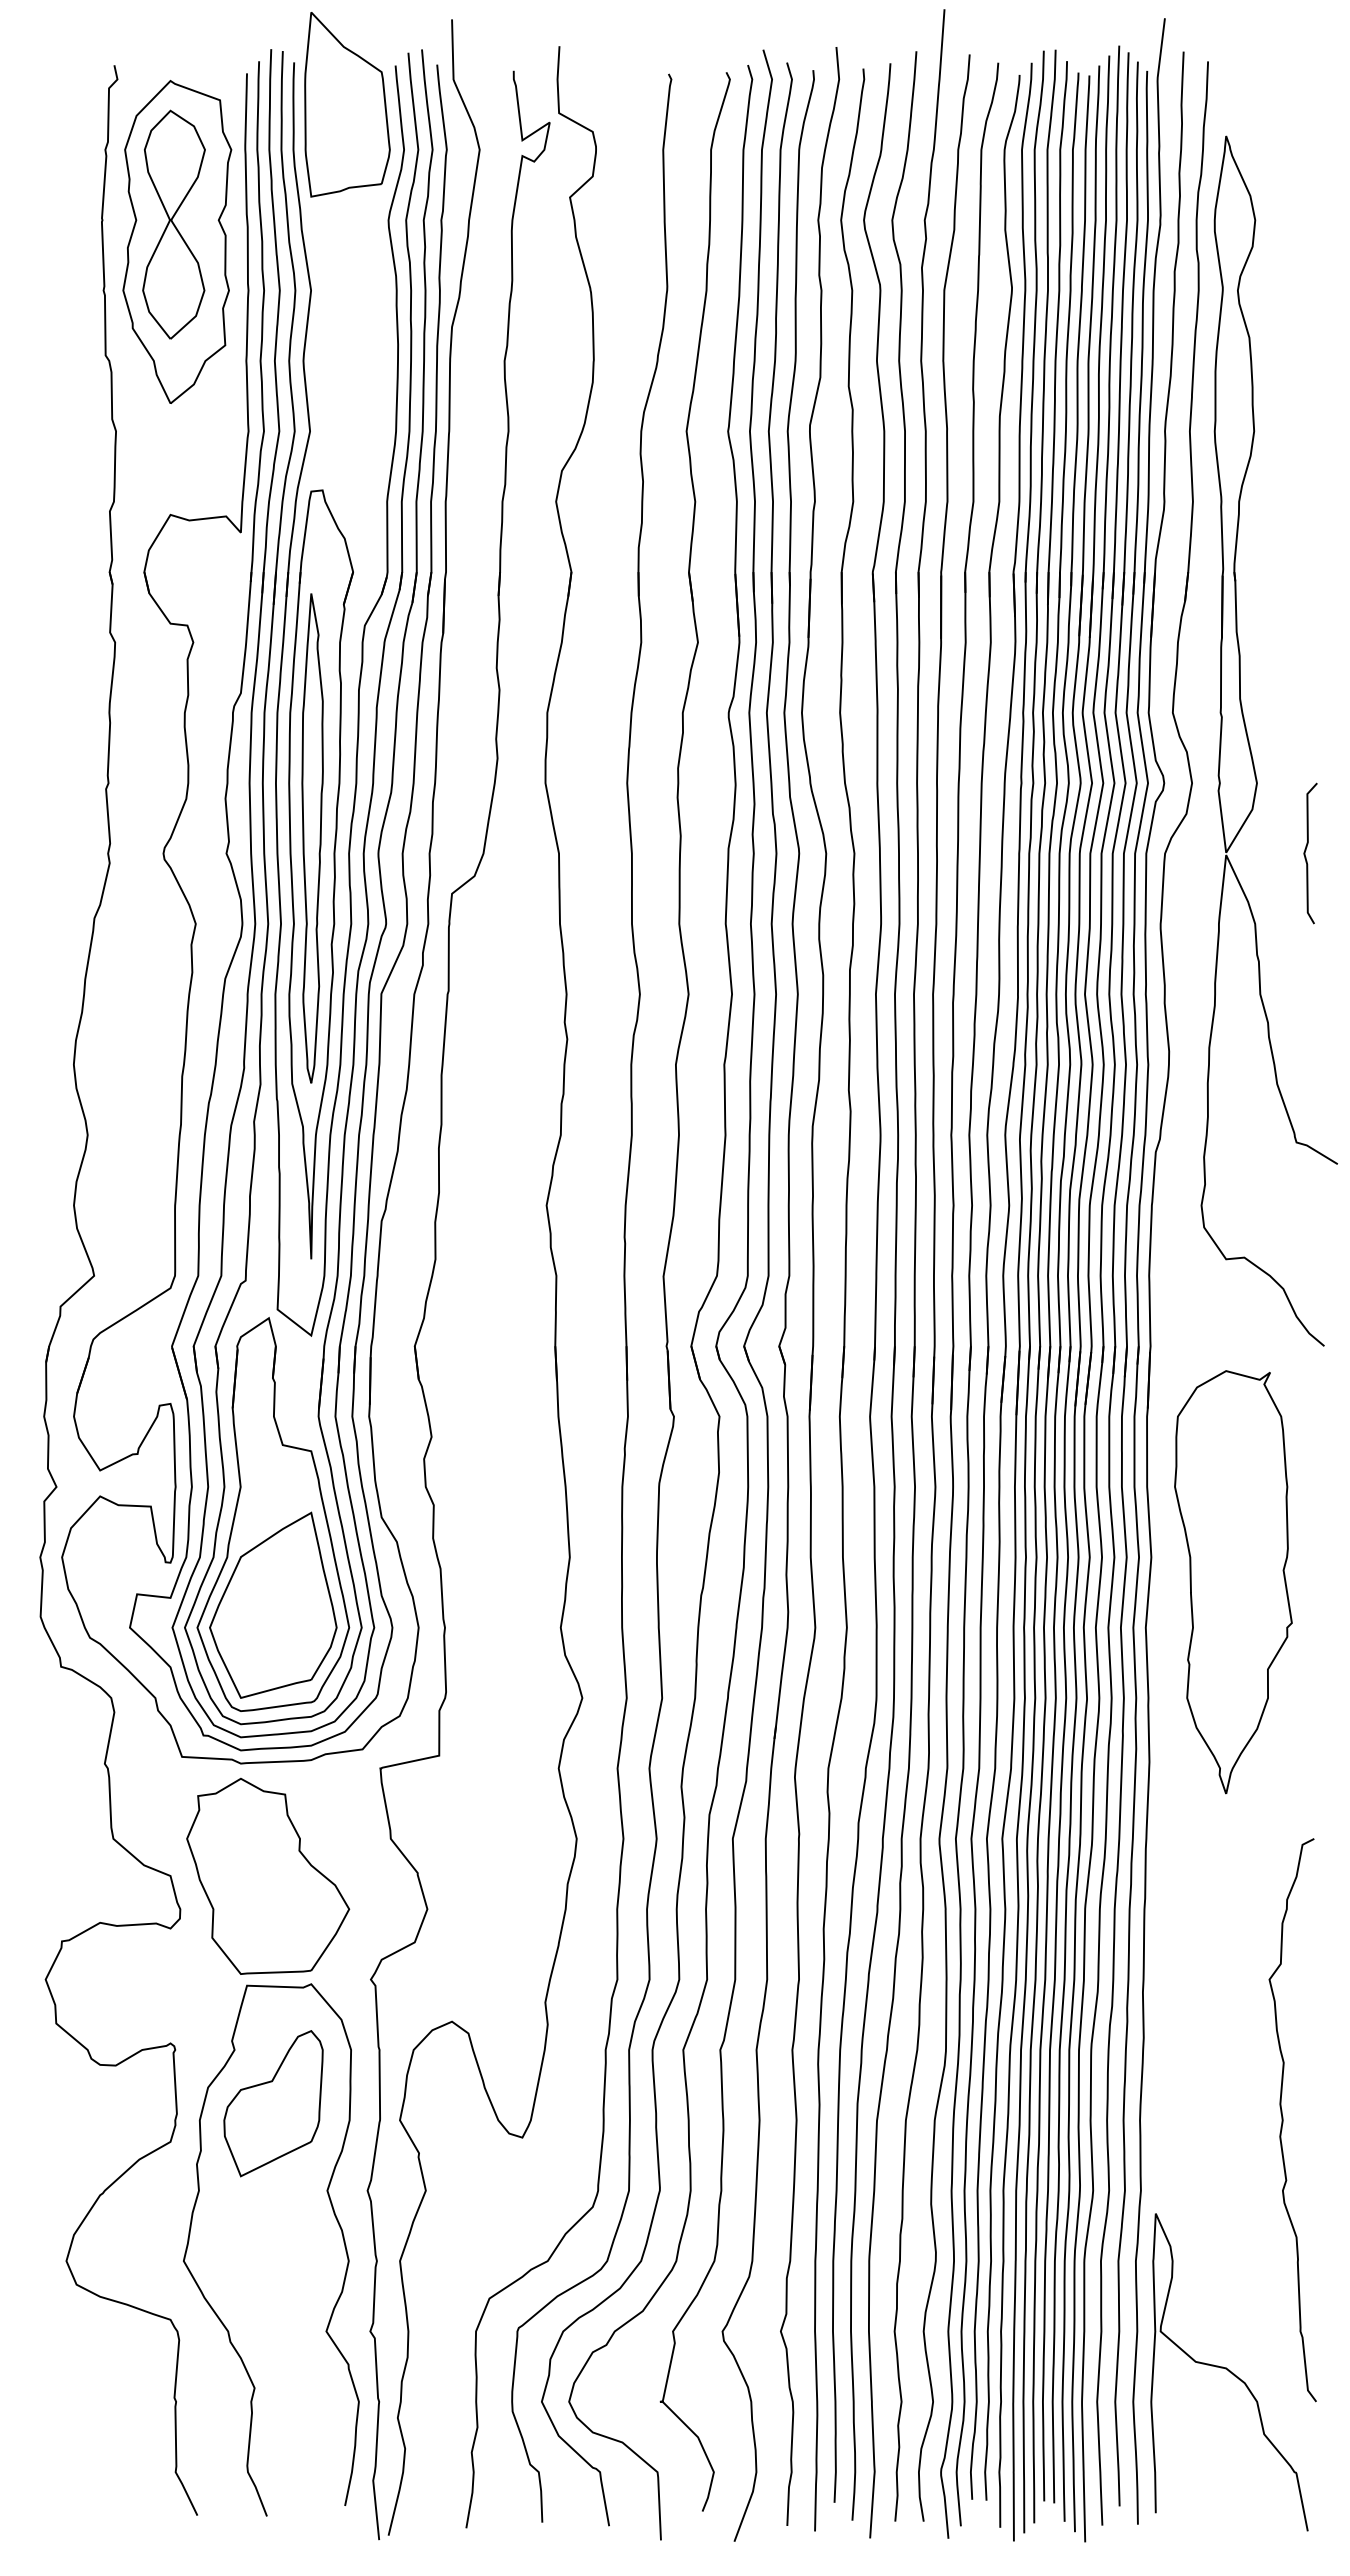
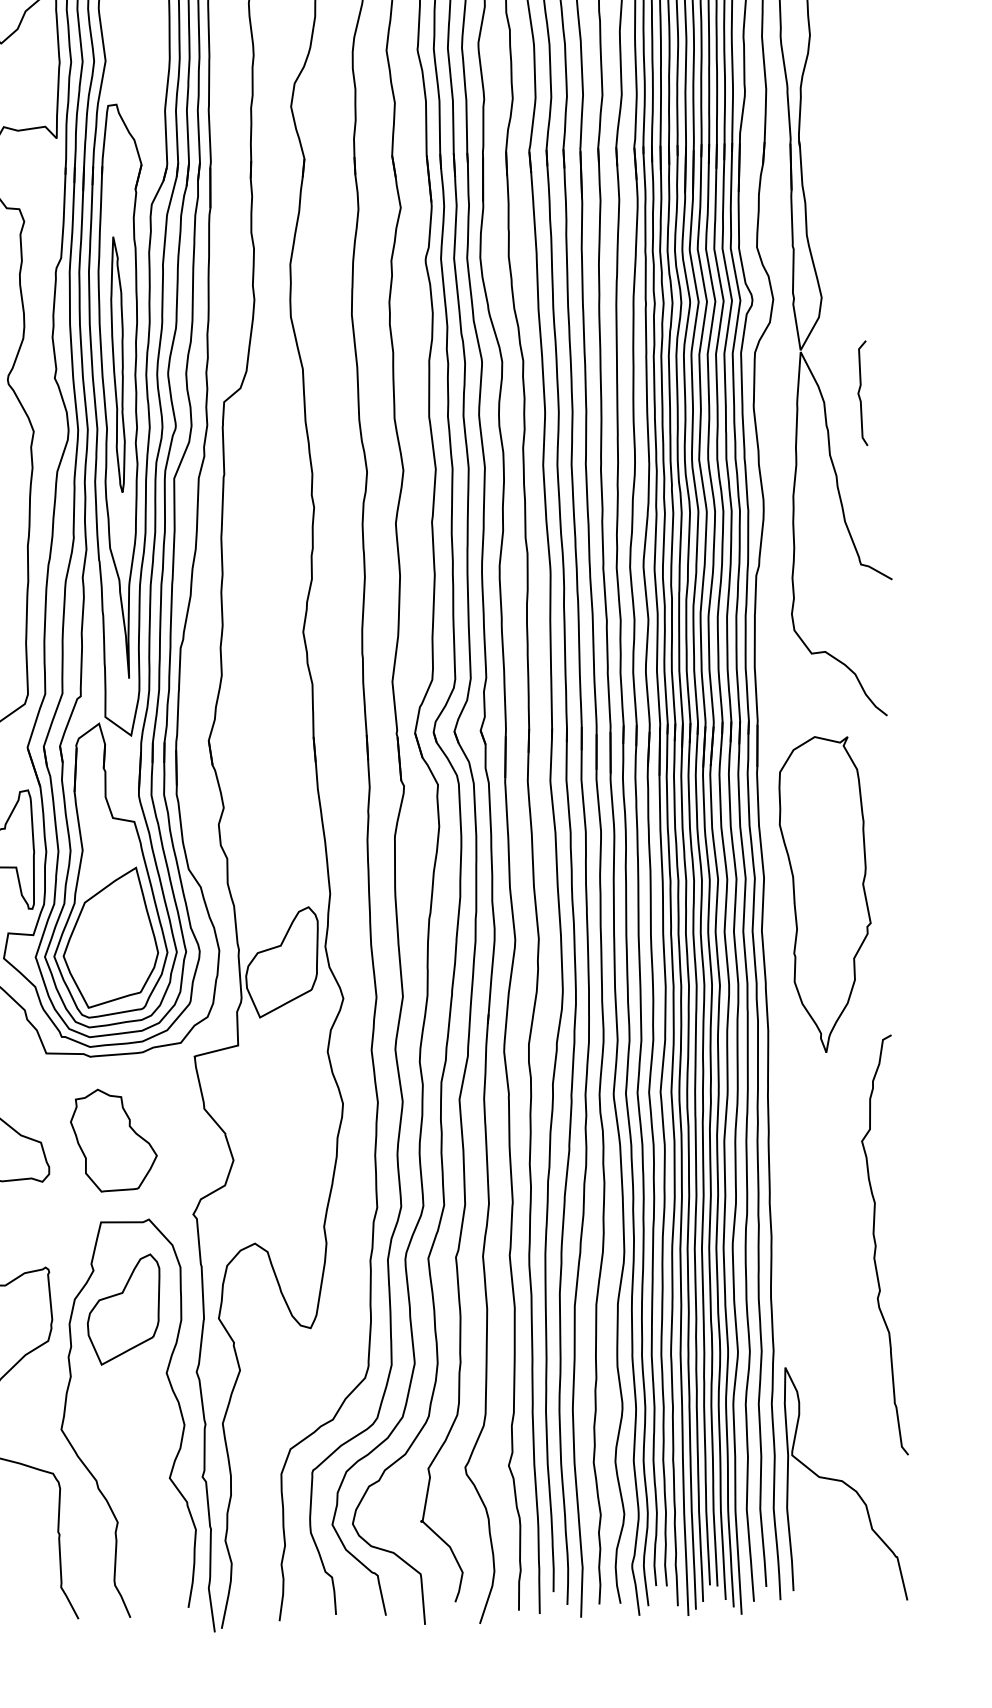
part: (312, 838) -> (118, 364), size x0.7
curve: (1306, 850) -> (859, 391), moved
part: (502, 1646) -> (282, 962), added
part: (268, 1875) -> (114, 1139), size x0.7
curve: (1283, 2120) -> (876, 1246), moved

